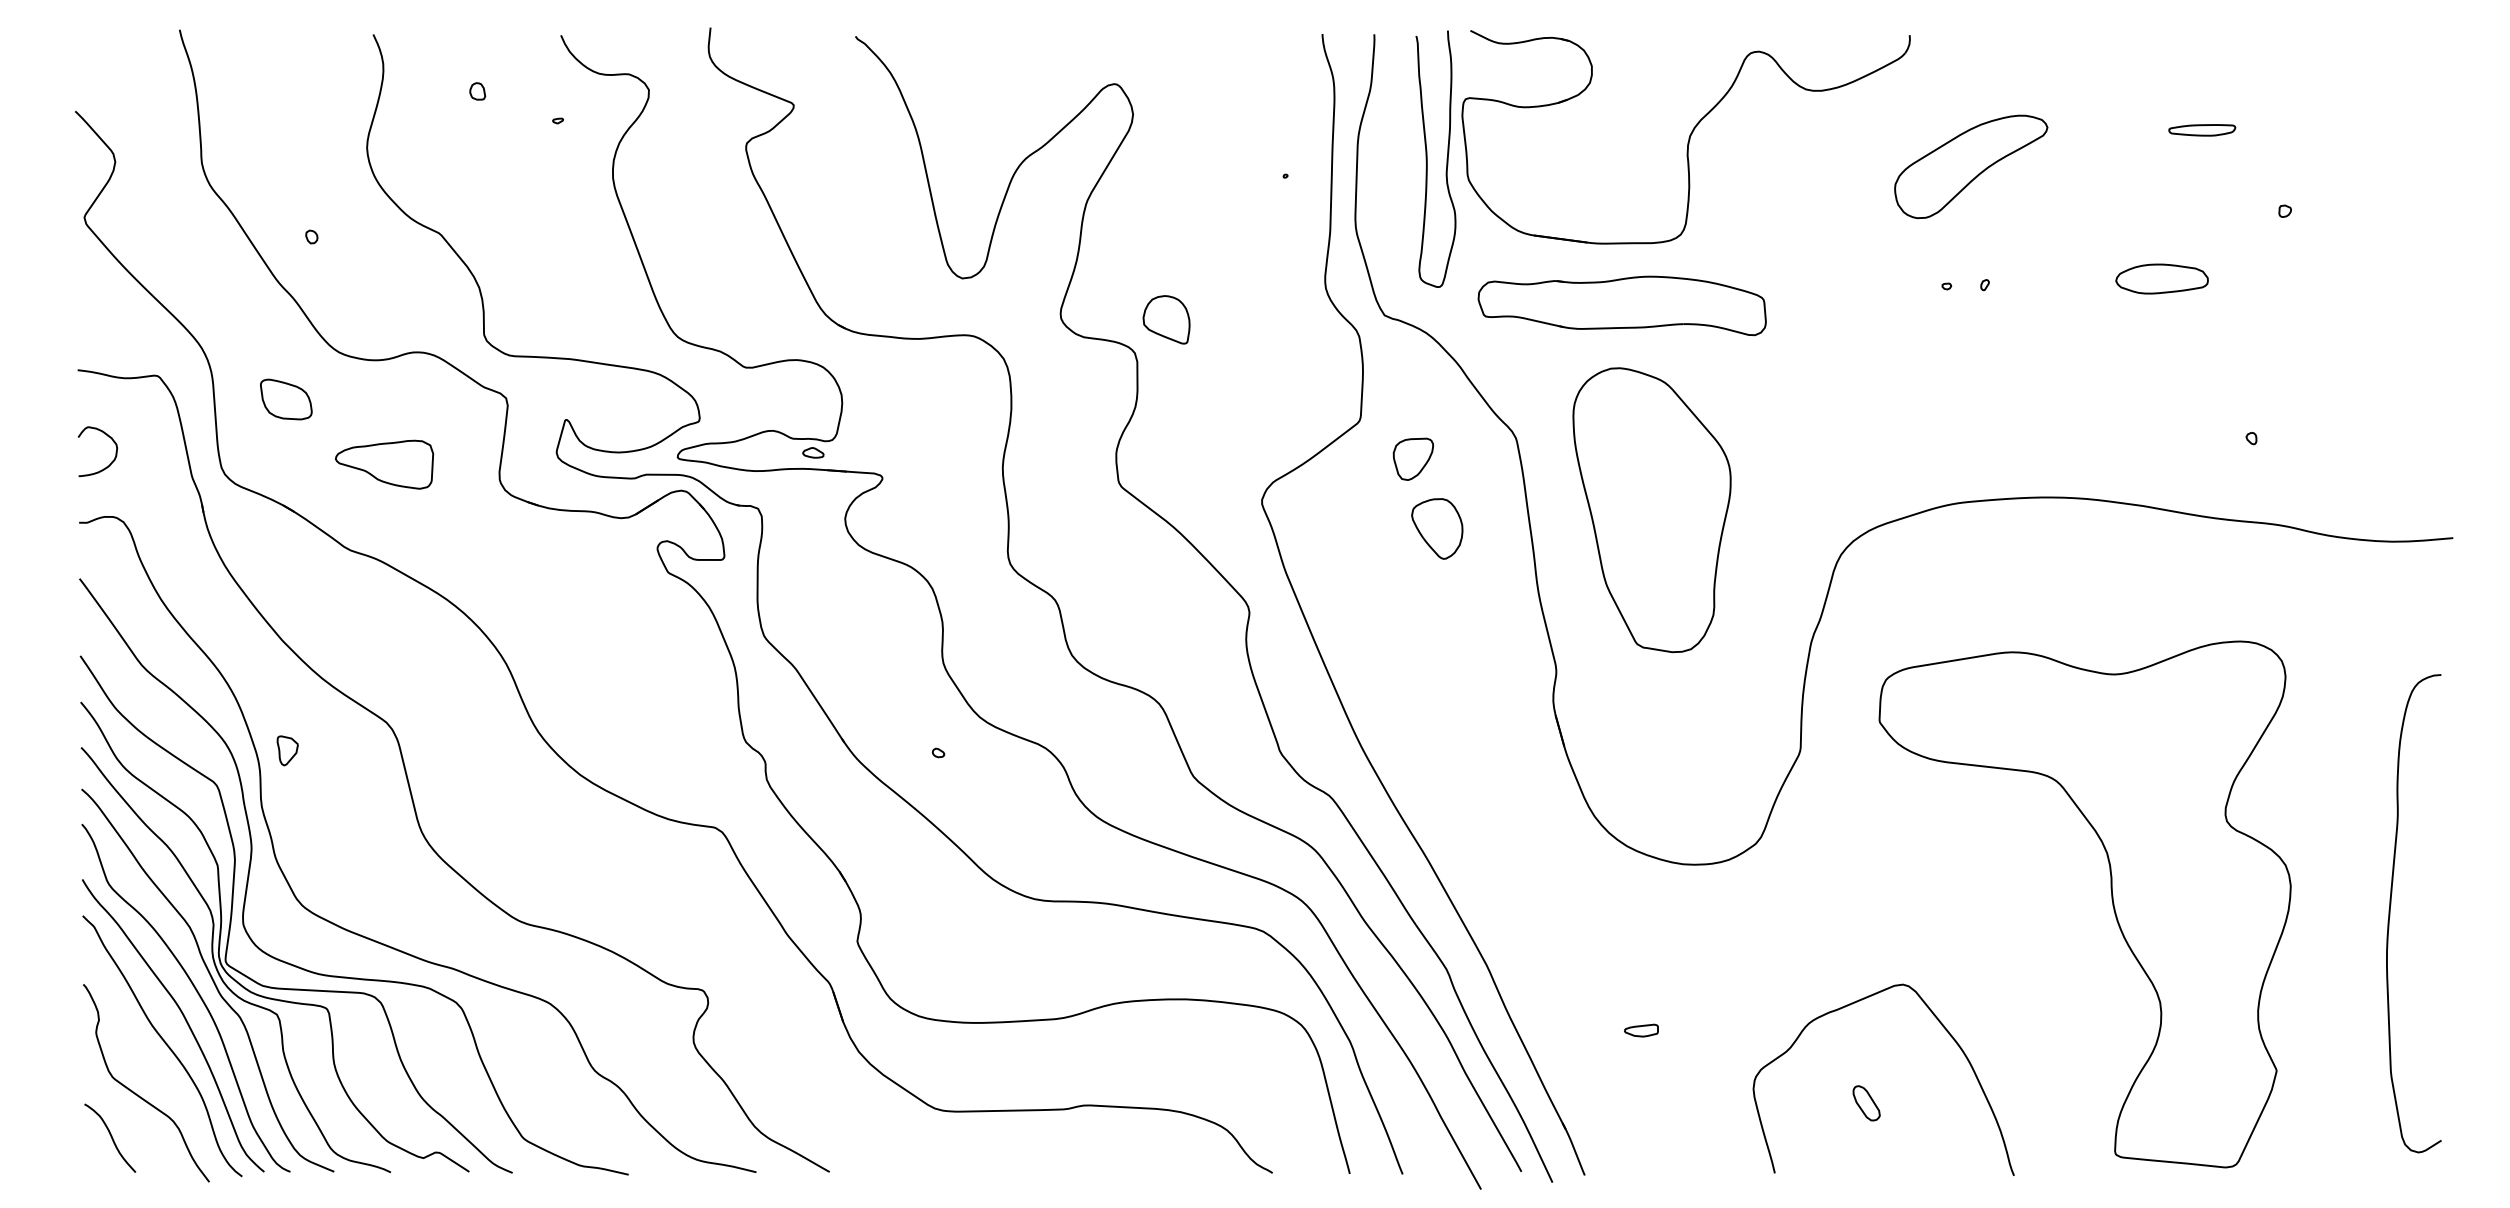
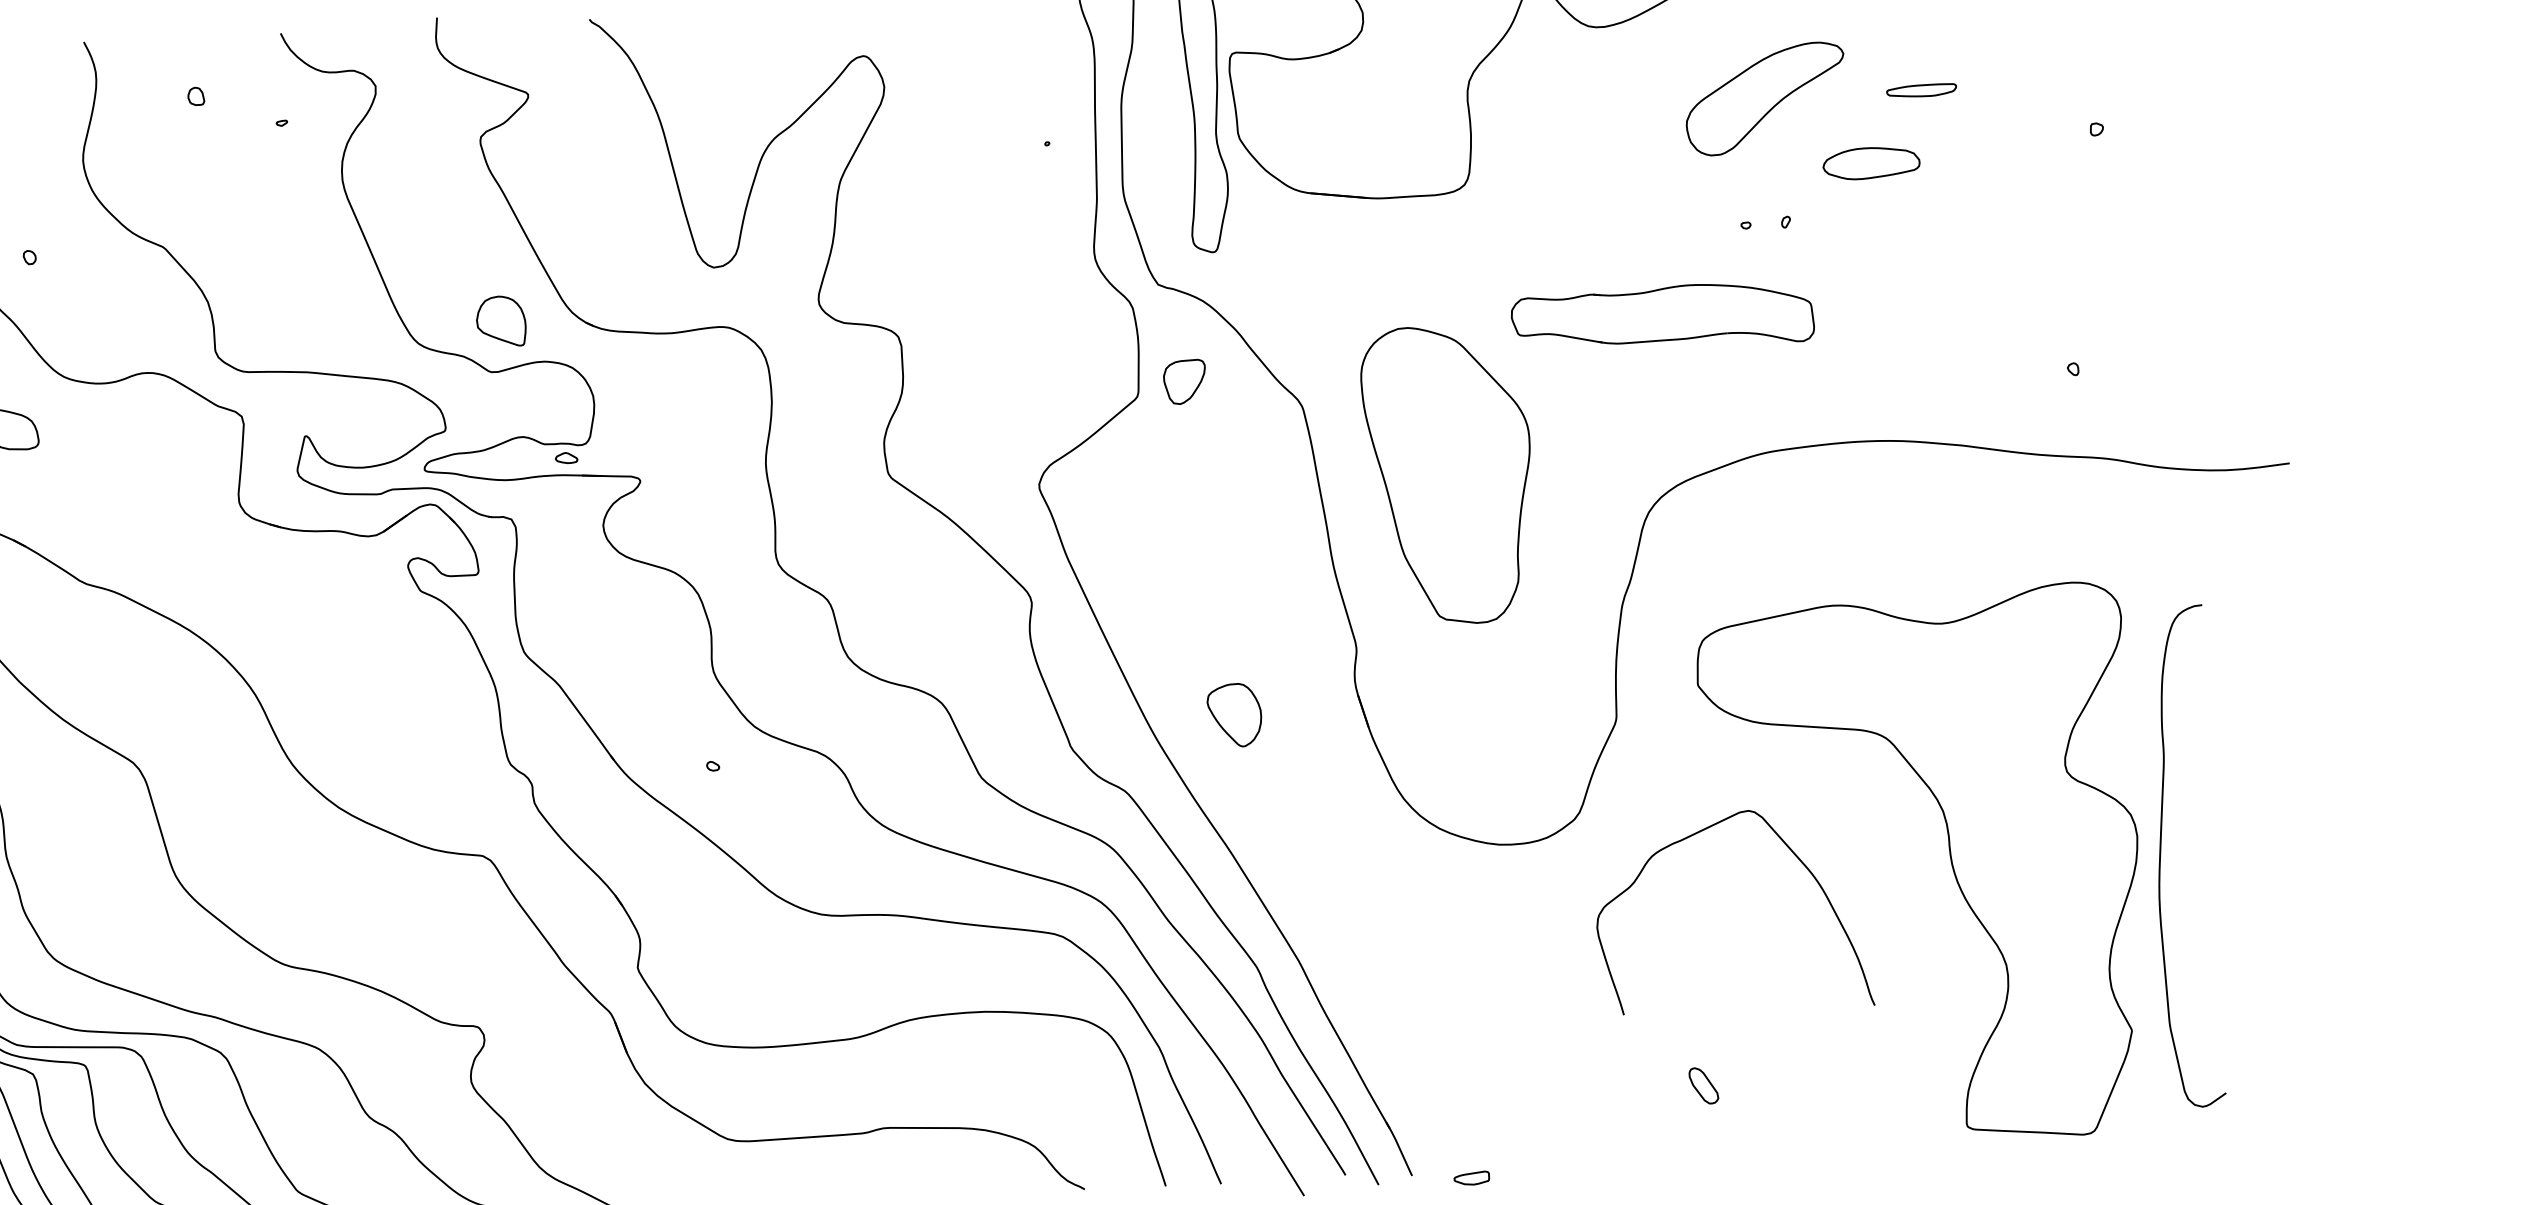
part: (2202, 130) -> (1921, 90), moved
part: (2161, 278) -> (1870, 162), moved
part: (1621, 305) -> (1661, 316), moved
part: (1166, 319) -> (501, 321), moved
part: (1412, 458) -> (1183, 381), moved
part: (384, 464) -> (117, 492), removed
part: (1437, 528) -> (1234, 714), moved
part: (287, 750) -> (30, 796), removed
curve: (2390, 913) -> (2161, 857), moved
part: (1641, 1030) -> (1471, 1178), moved
curve: (1945, 1030) -> (1795, 856), moved

